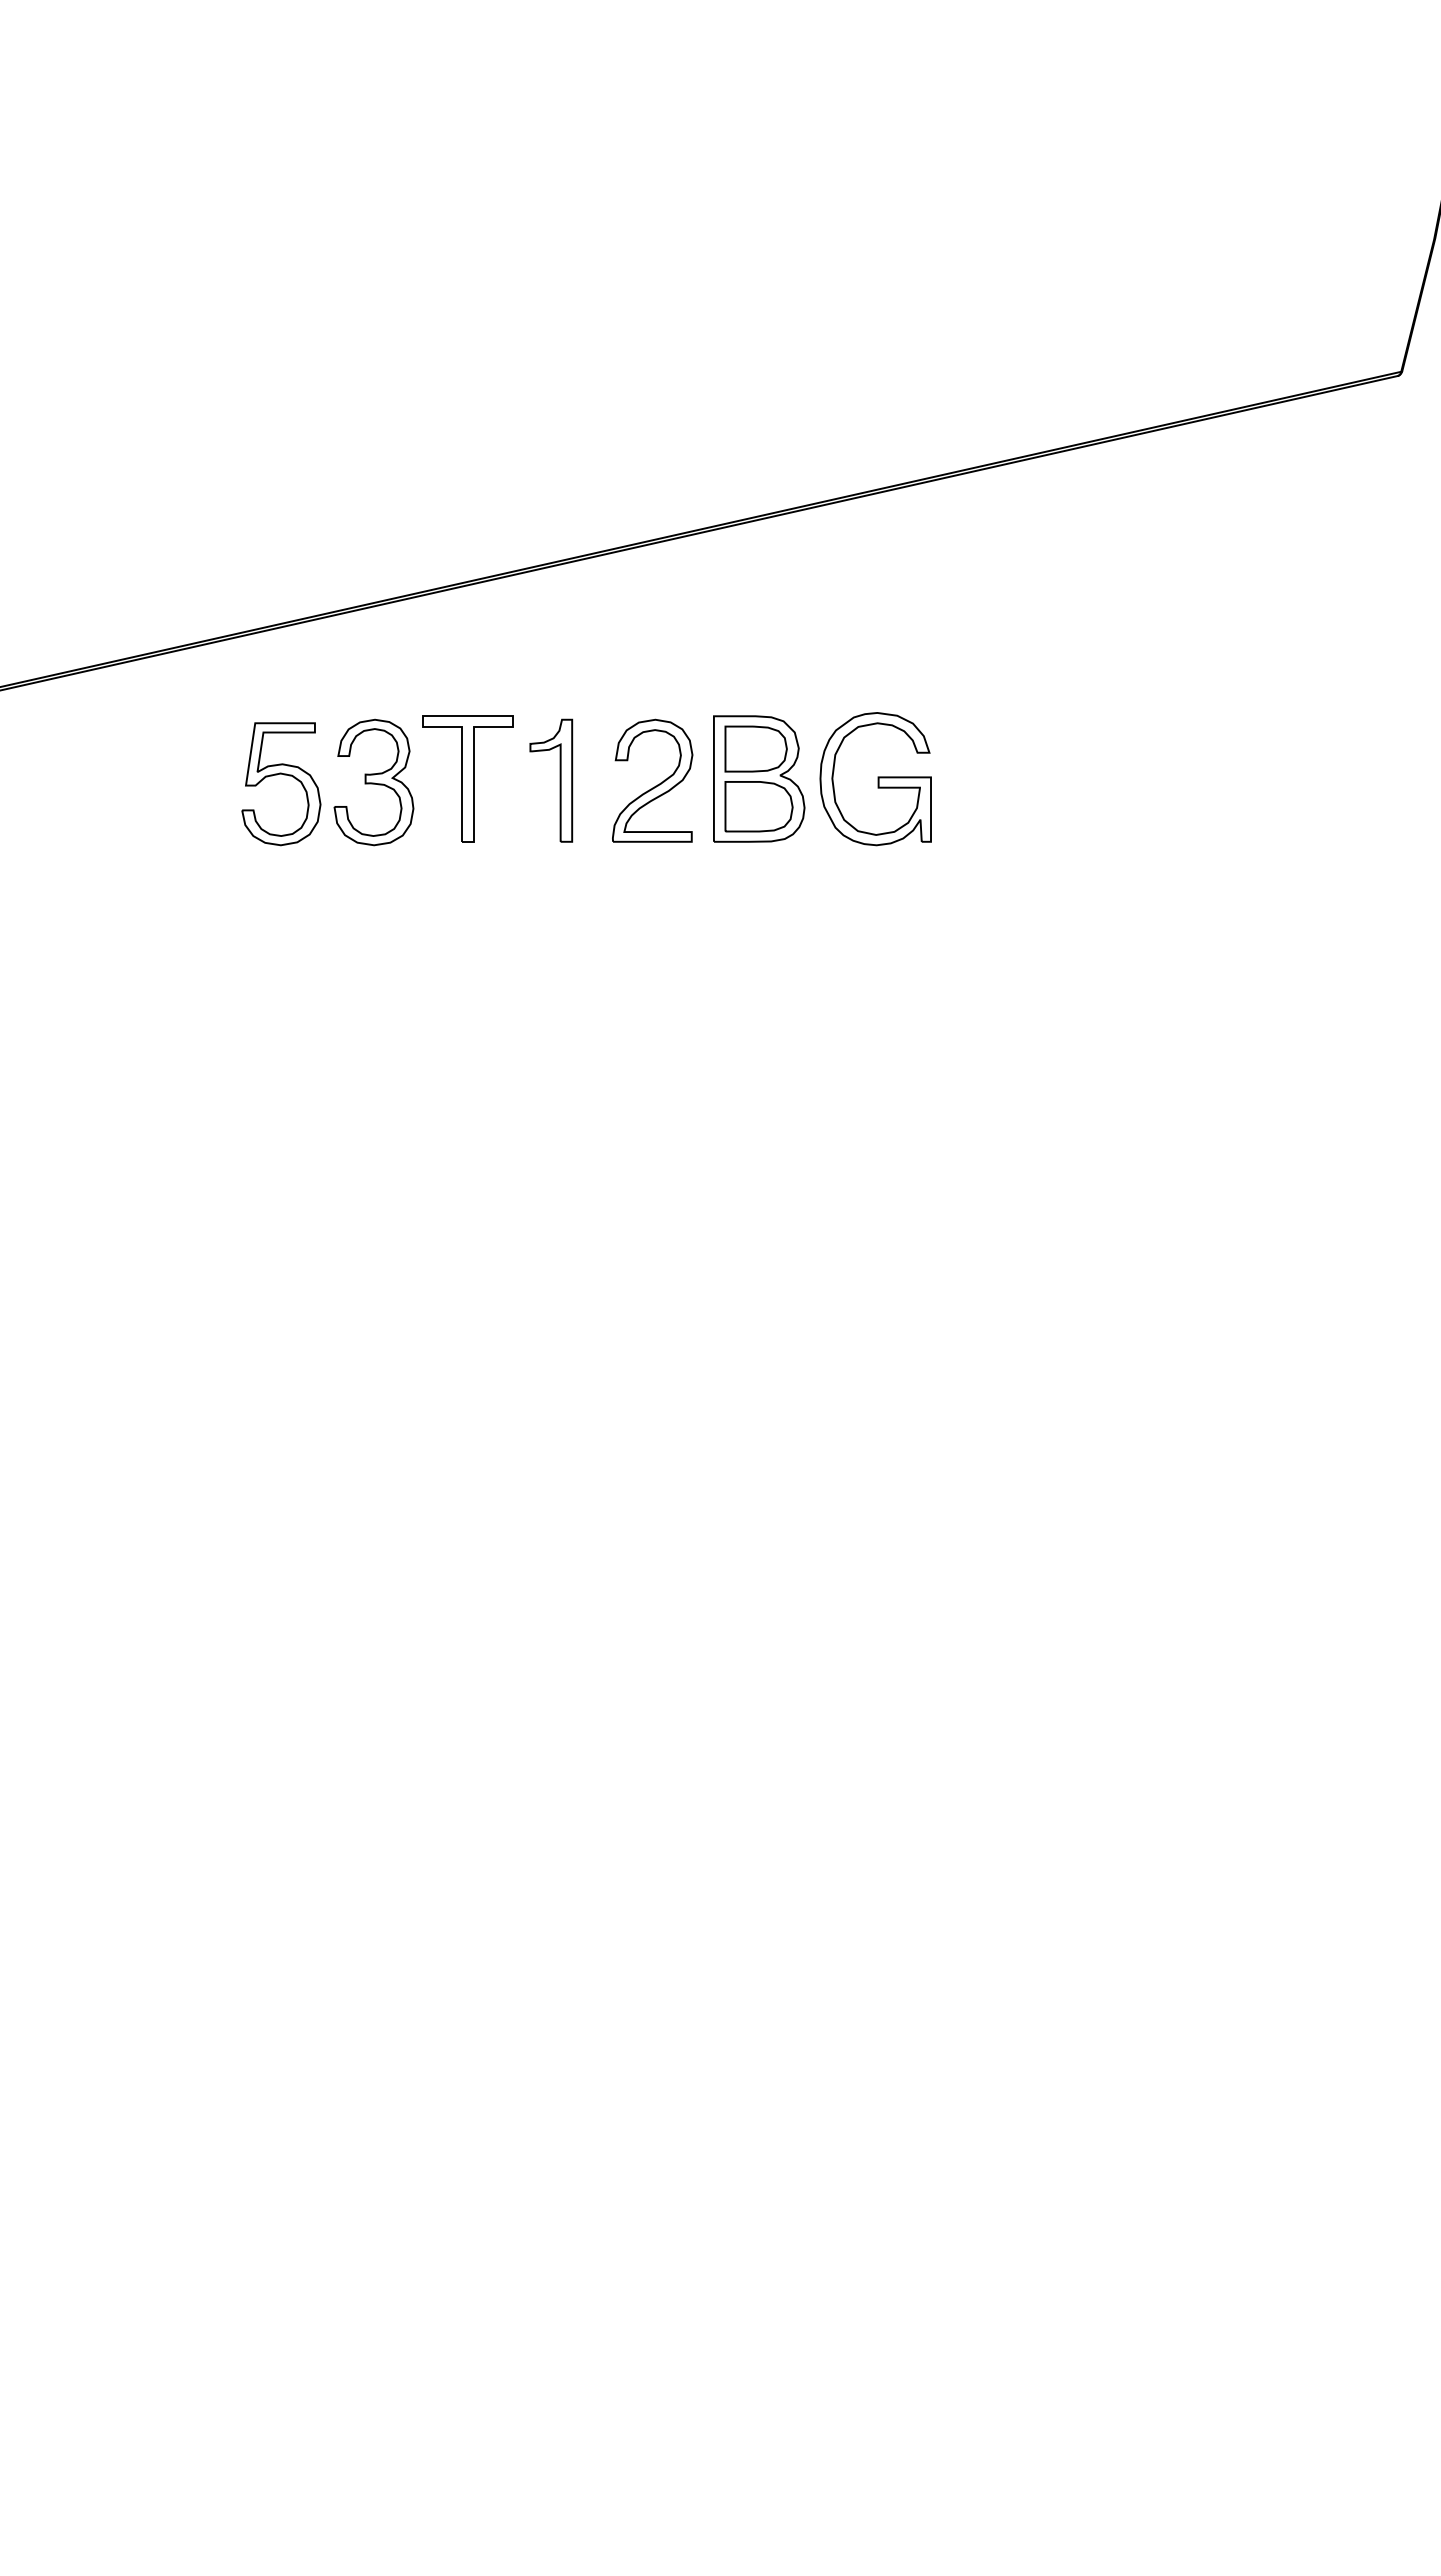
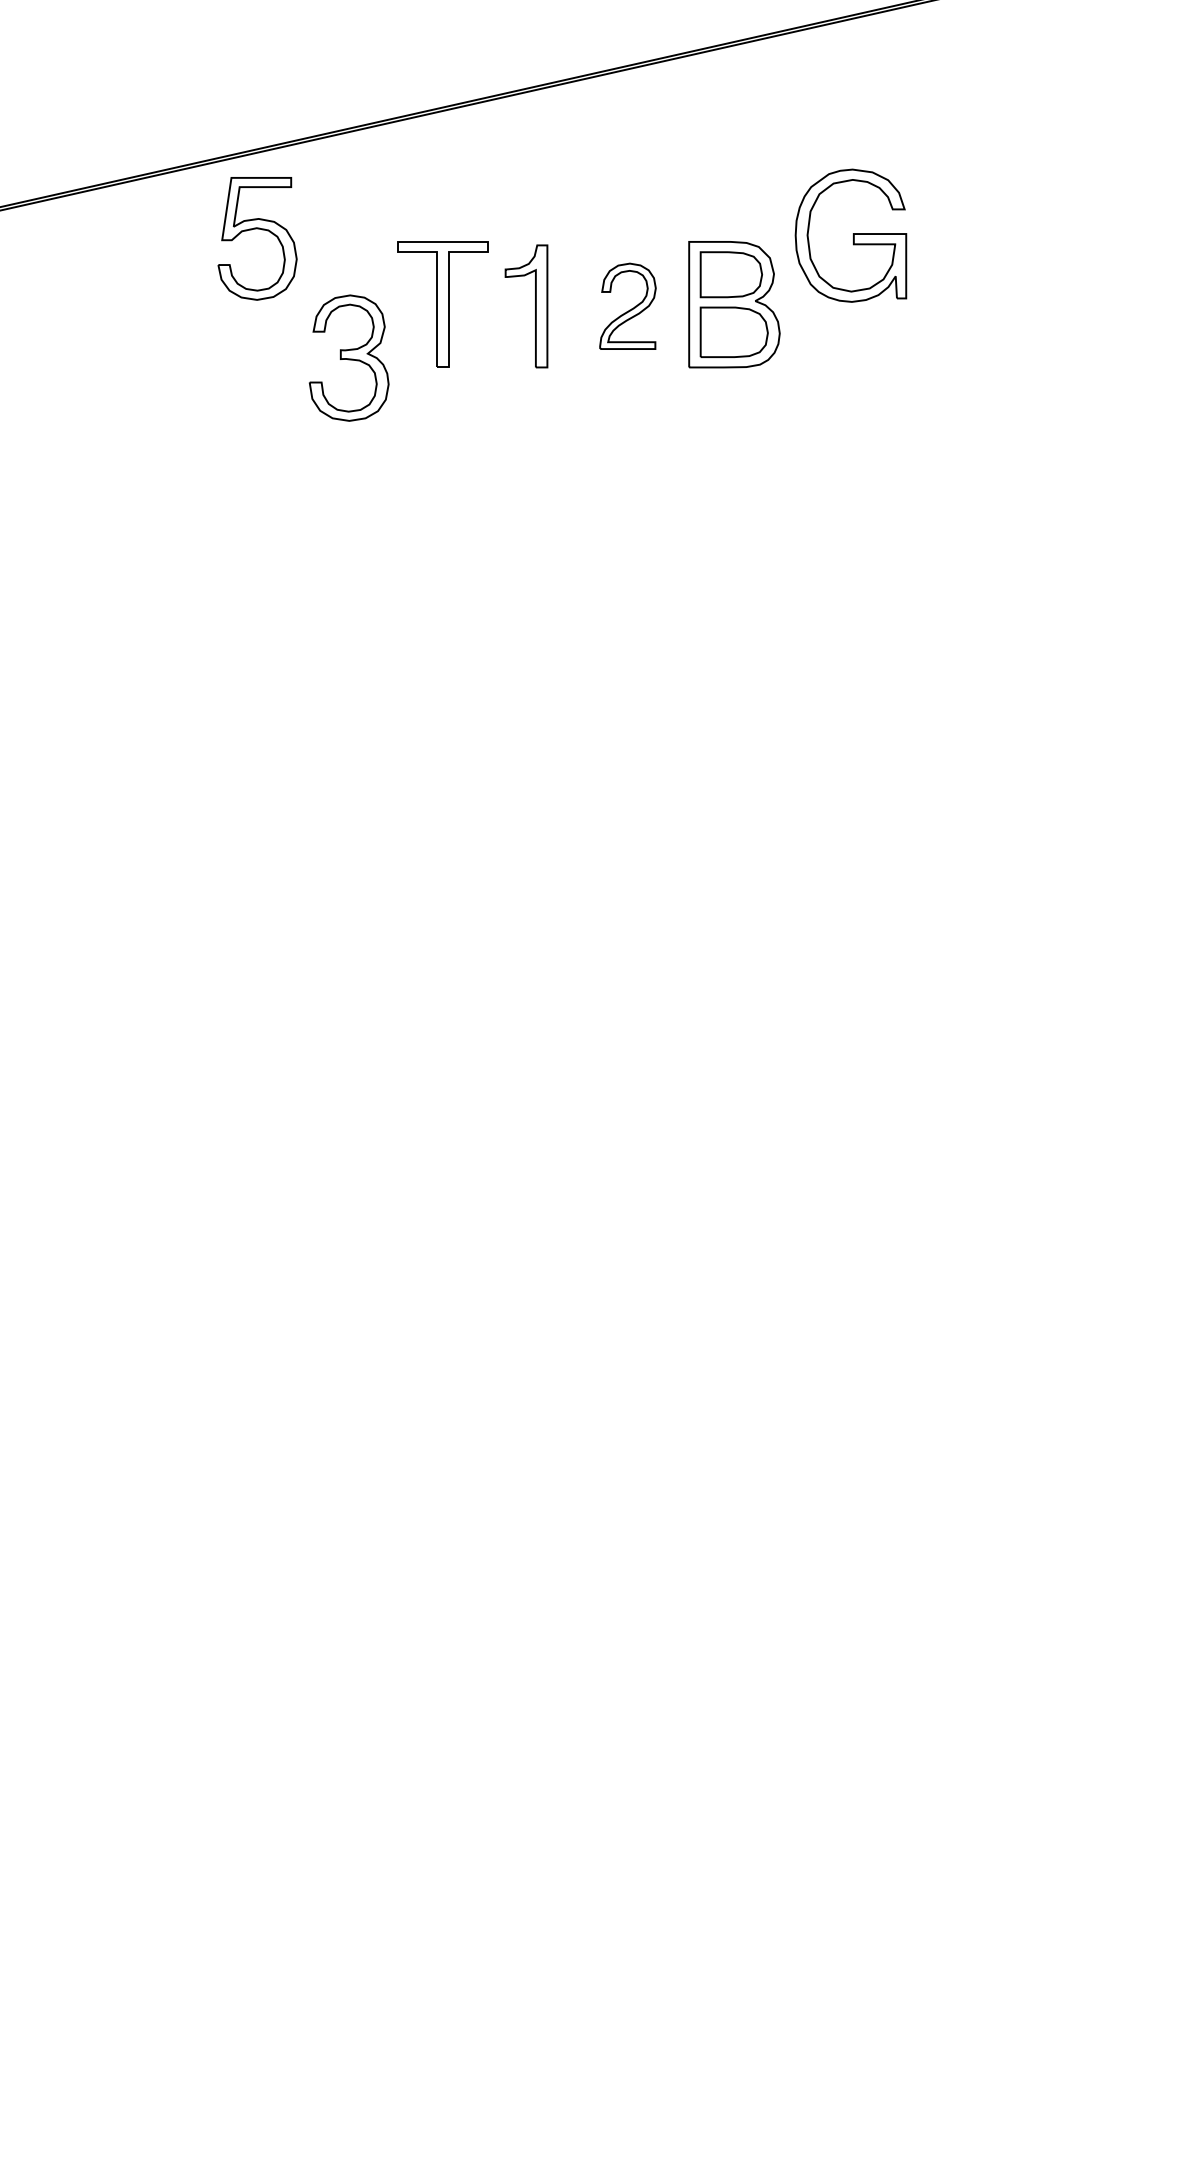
part: (284, 775) -> (260, 230), moved
part: (875, 779) -> (850, 236), moved
part: (652, 780) -> (627, 306), size x0.7
part: (373, 782) -> (348, 358), moved

